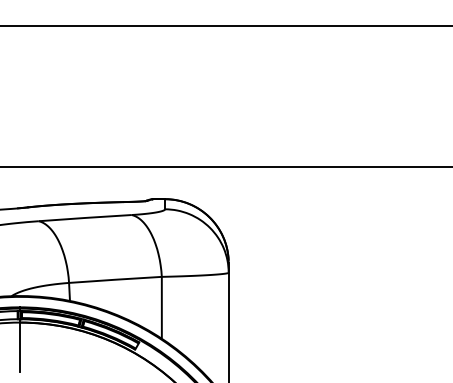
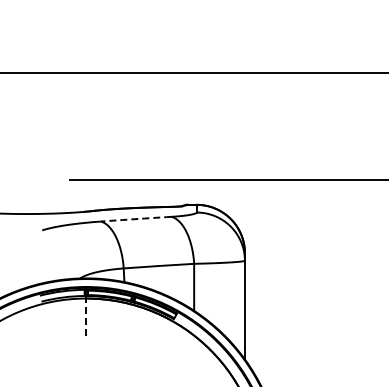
arc: (84, 218) -> (135, 219), solid -> dashed
line: (20, 347) -> (86, 317), solid -> dashed

